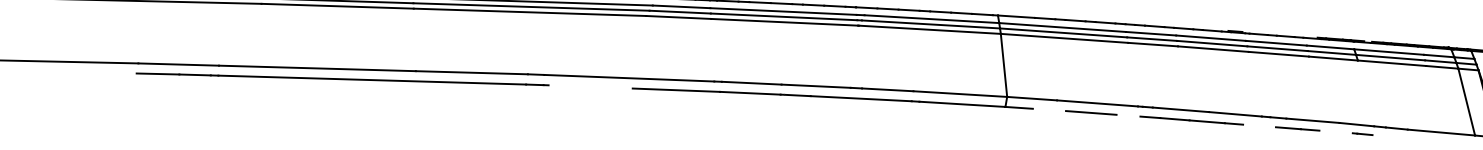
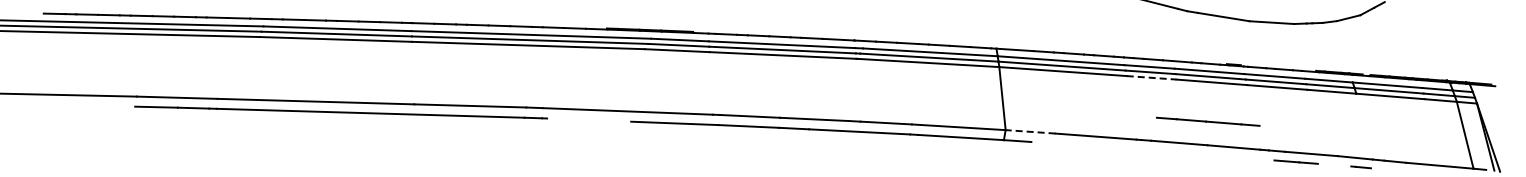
line: (1153, 44) -> (1151, 77), solid -> dashed
line: (1032, 98) -> (1030, 131), solid -> dashed
line: (1091, 113) -> (1089, 146), removed
line: (1192, 120) -> (1208, 121), moved

